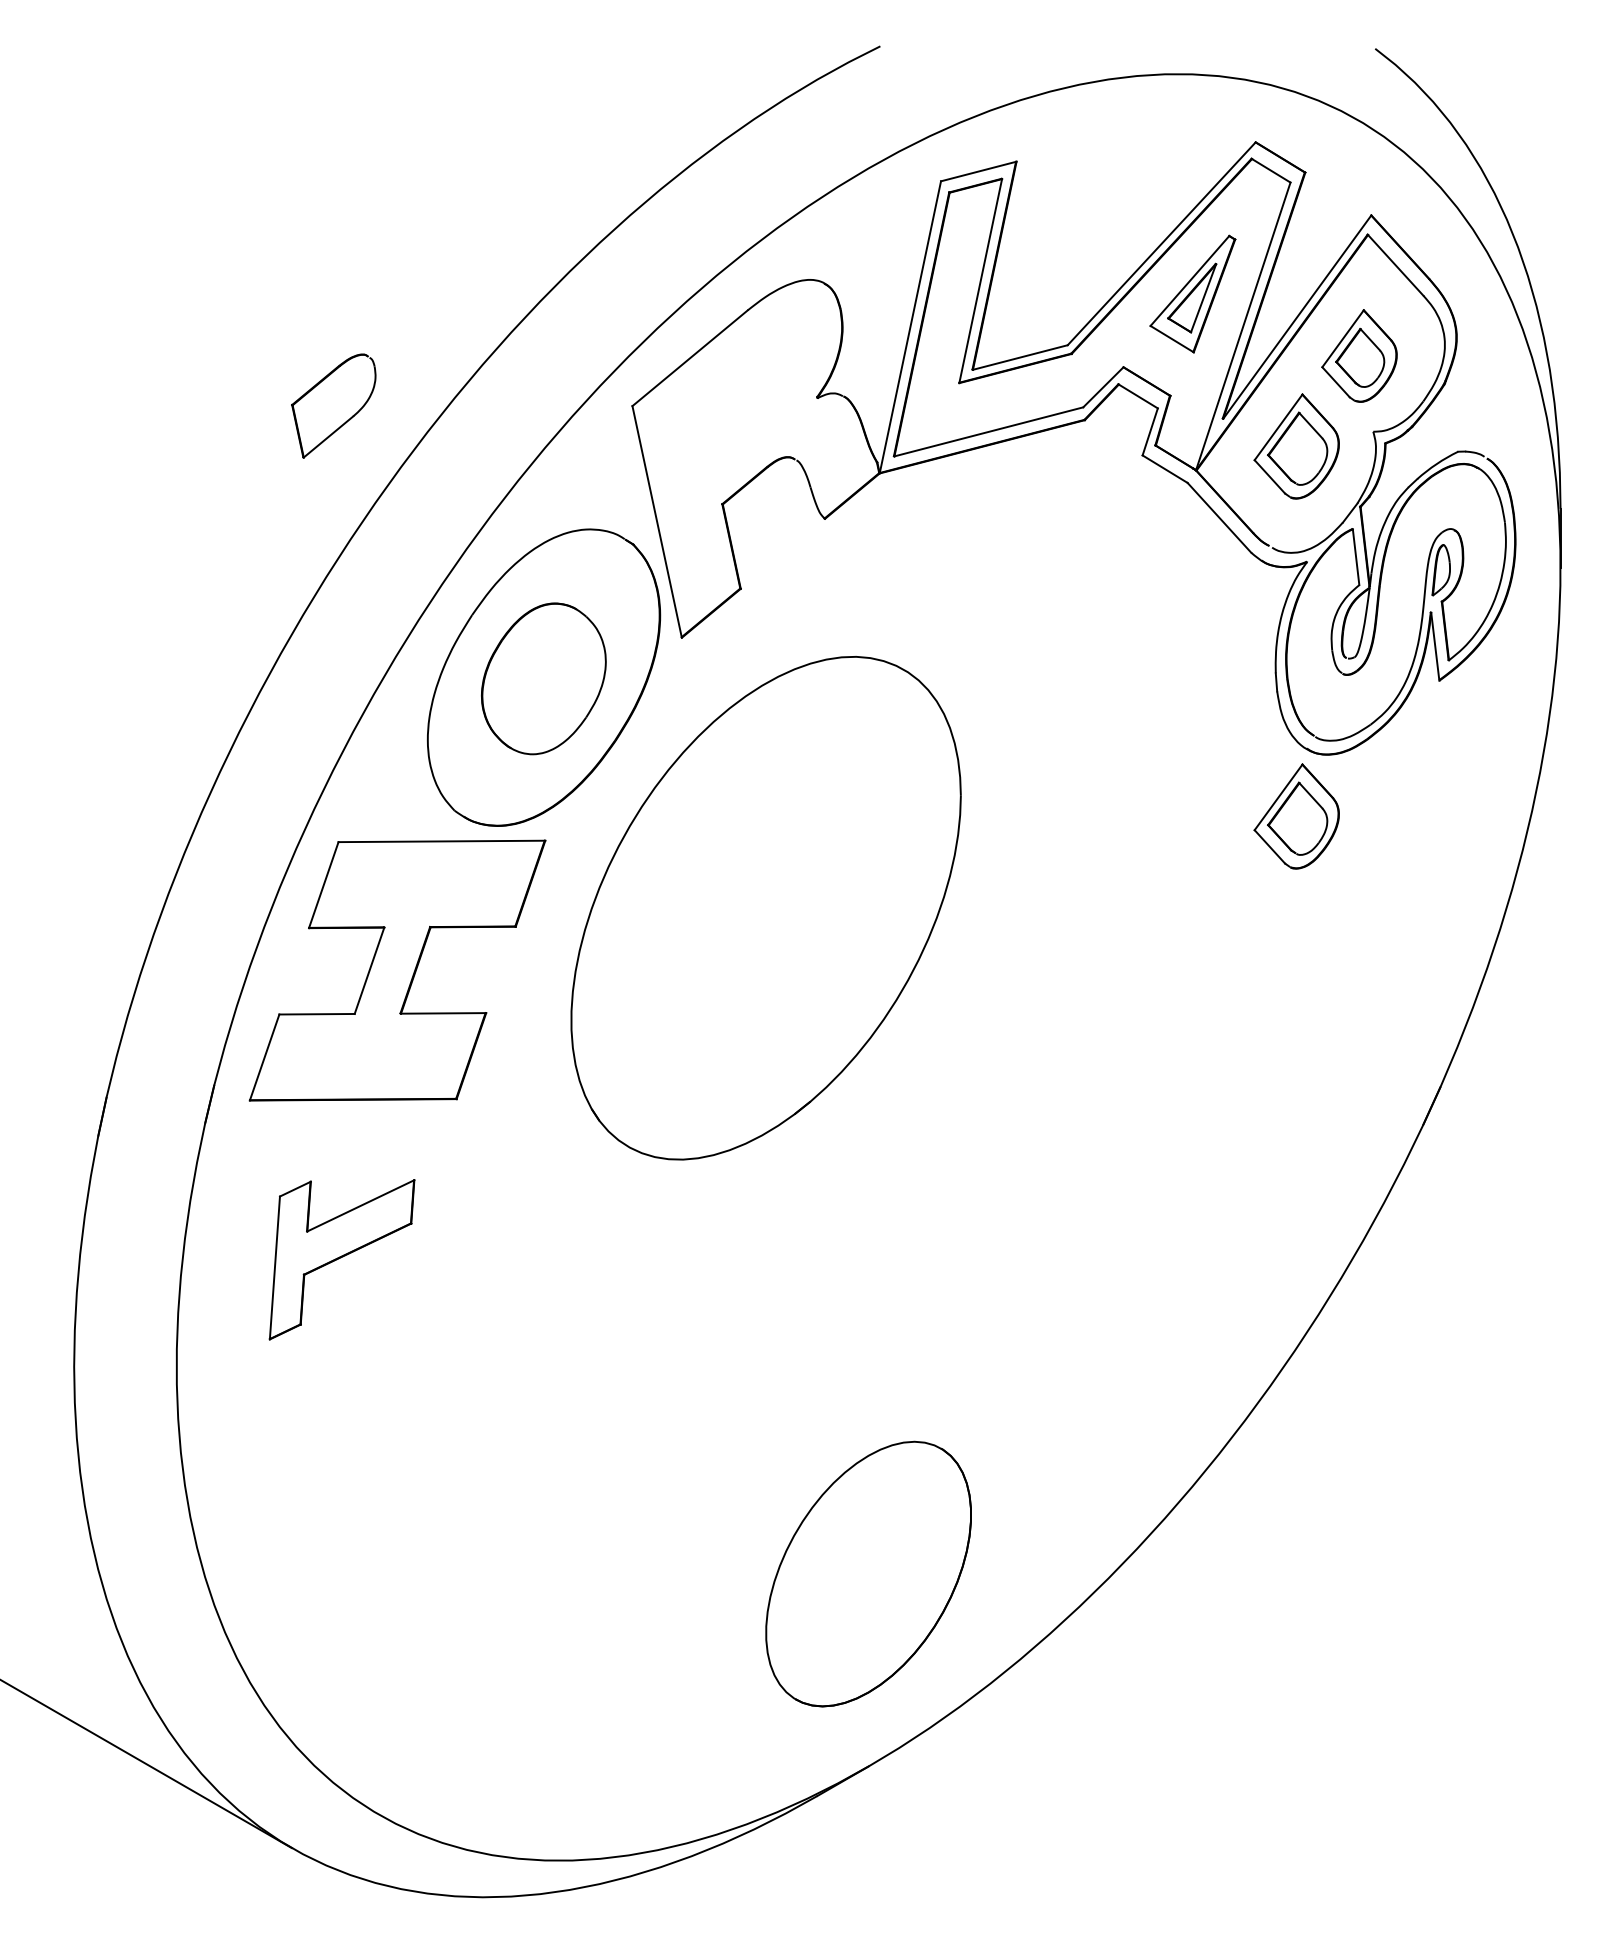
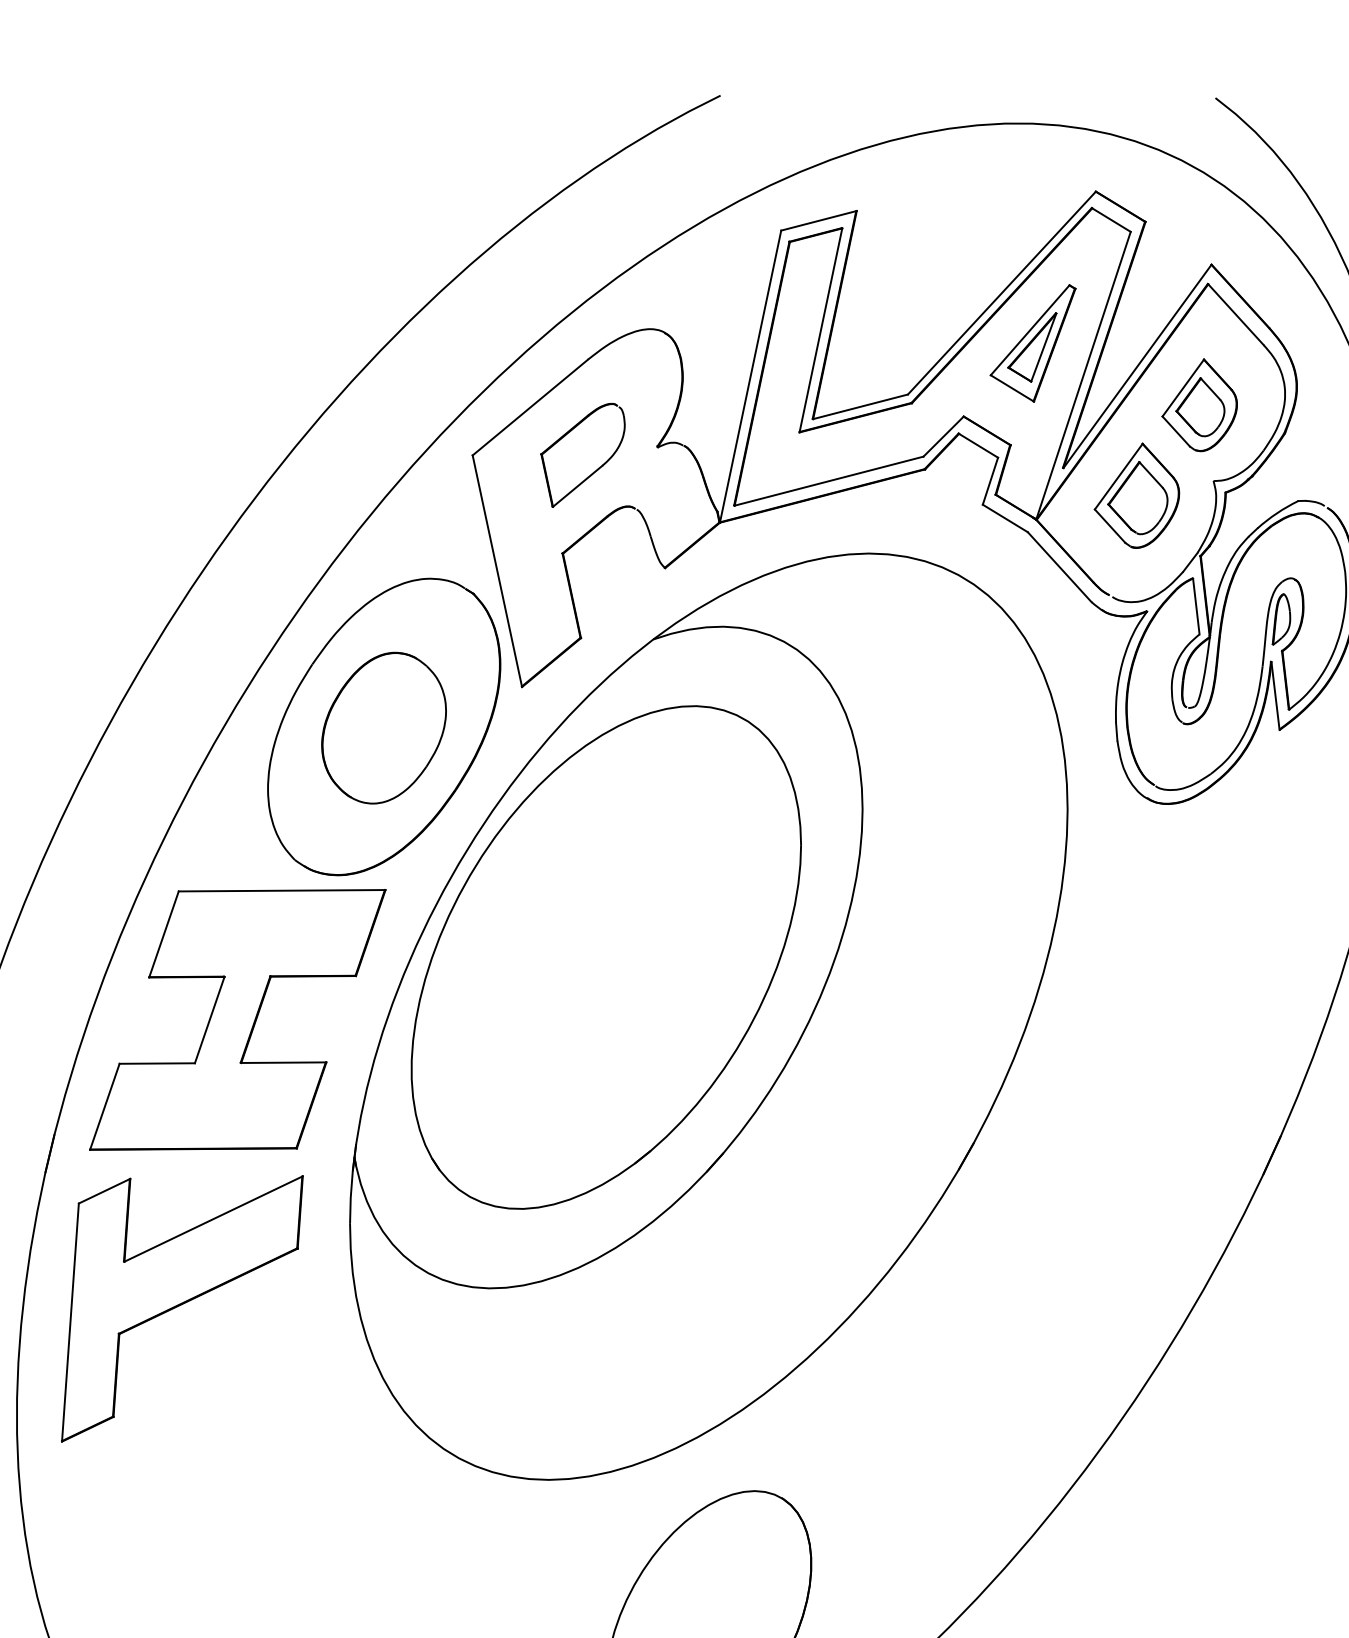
part: (333, 405) -> (582, 454), moved
part: (1296, 816) -> (1136, 865), removed
part: (868, 967) -> (708, 1016), added
part: (341, 1259) -> (181, 1308), size x1.67

